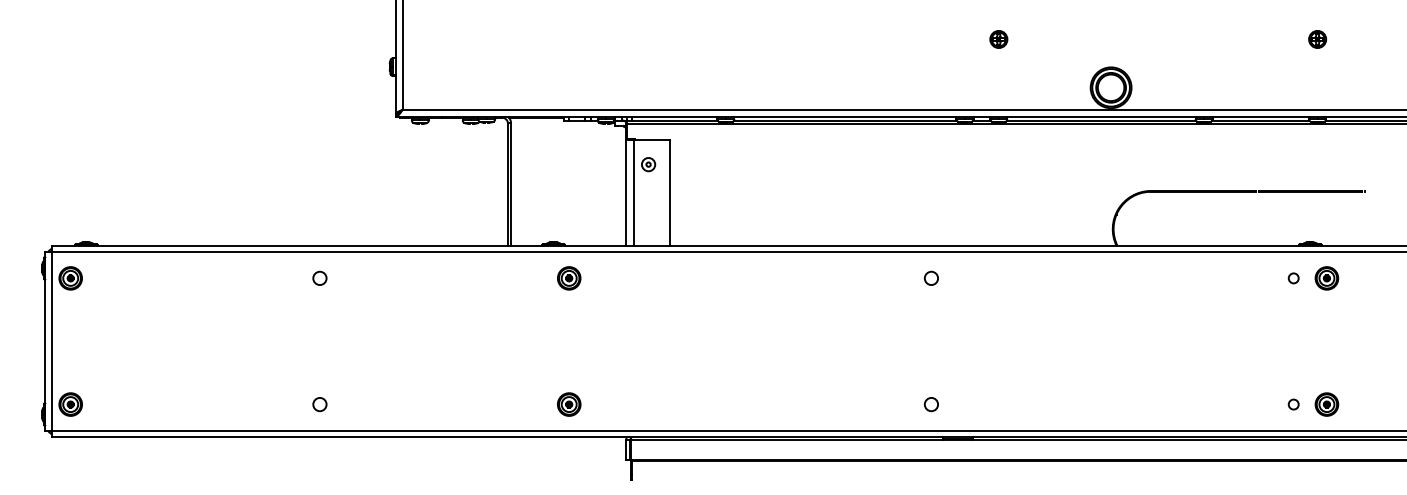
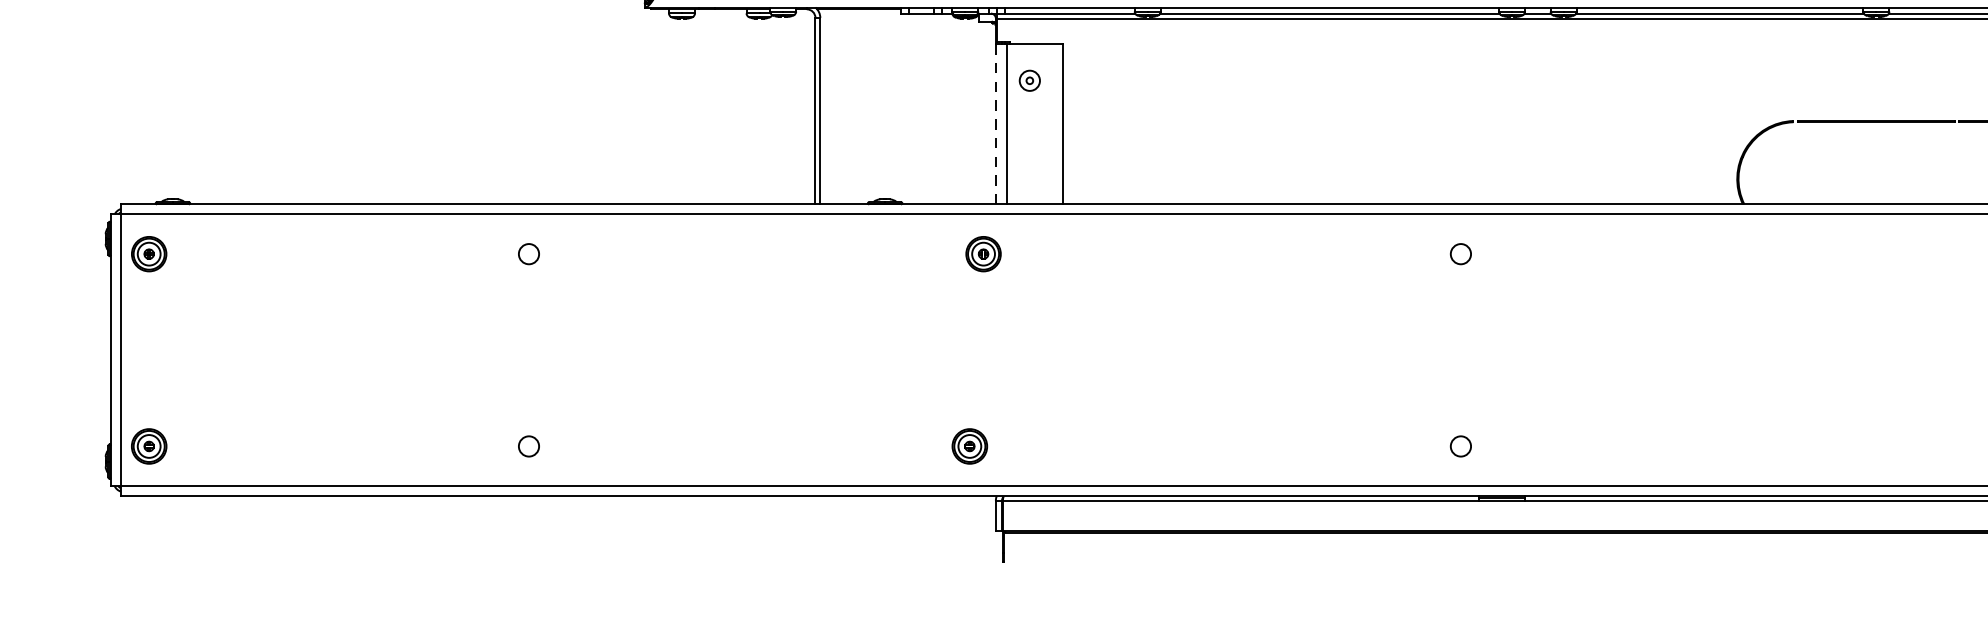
line: (626, 193) -> (996, 124), solid -> dashed
part: (569, 278) -> (984, 254), moved
part: (569, 404) -> (970, 446), moved

